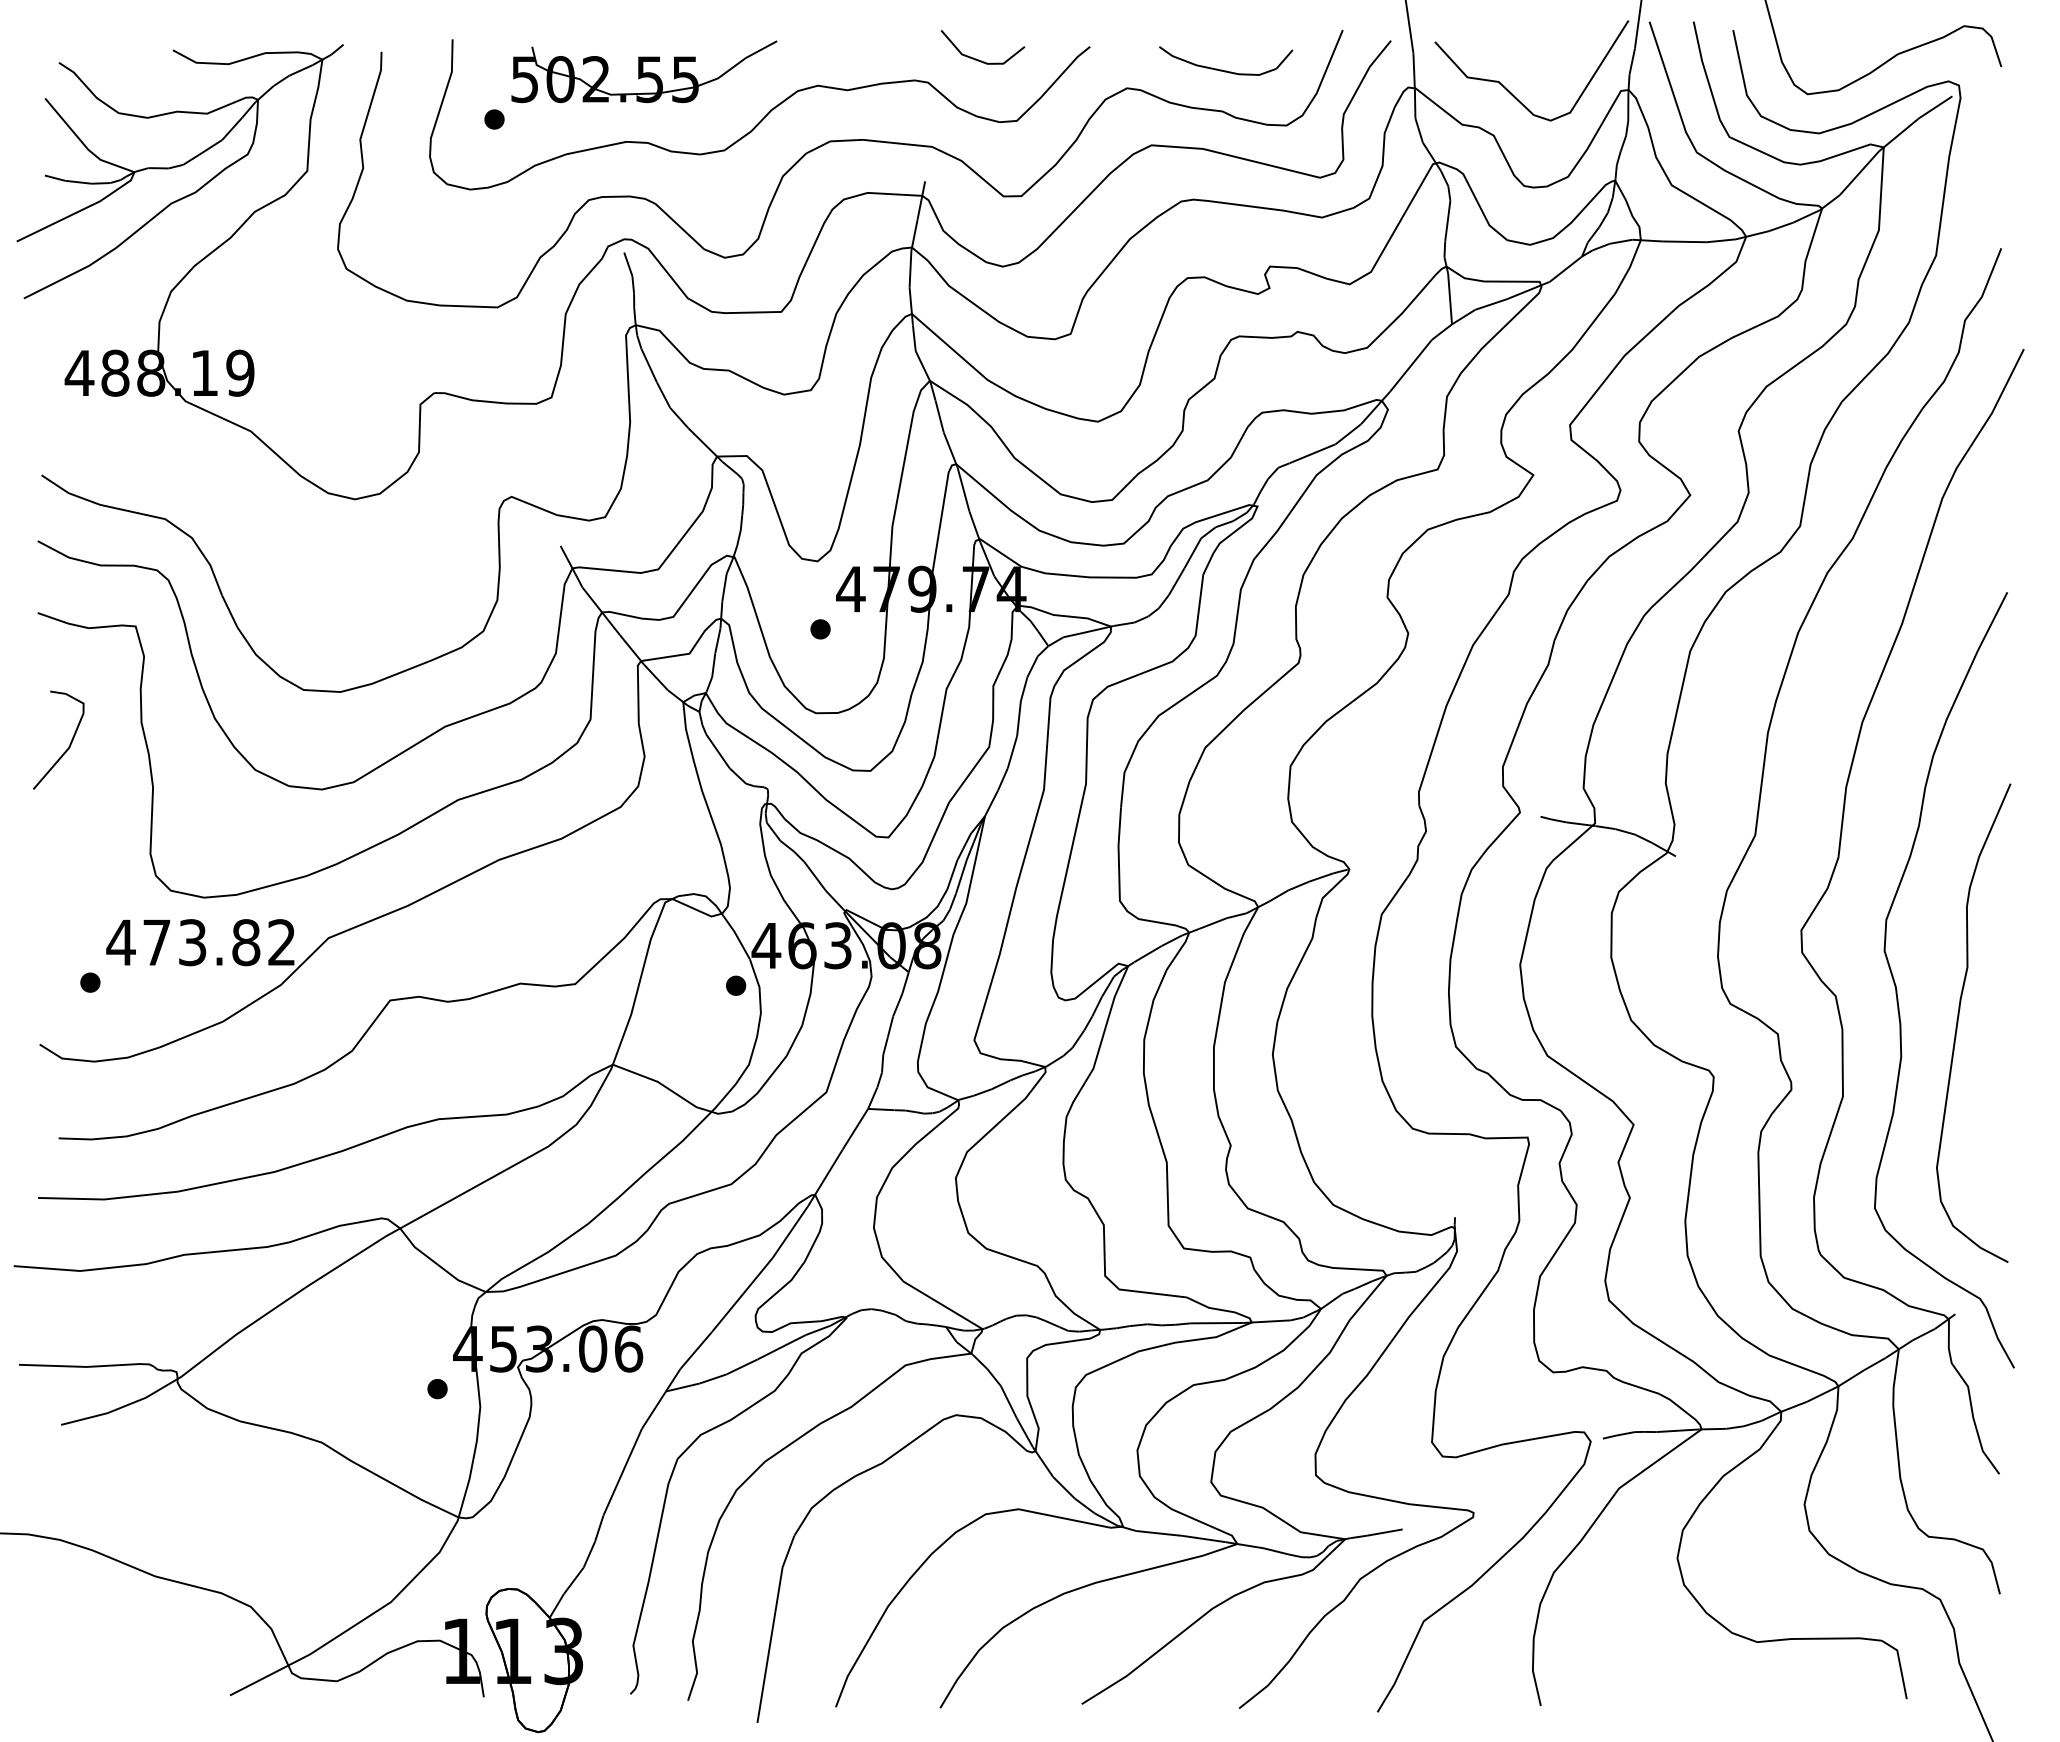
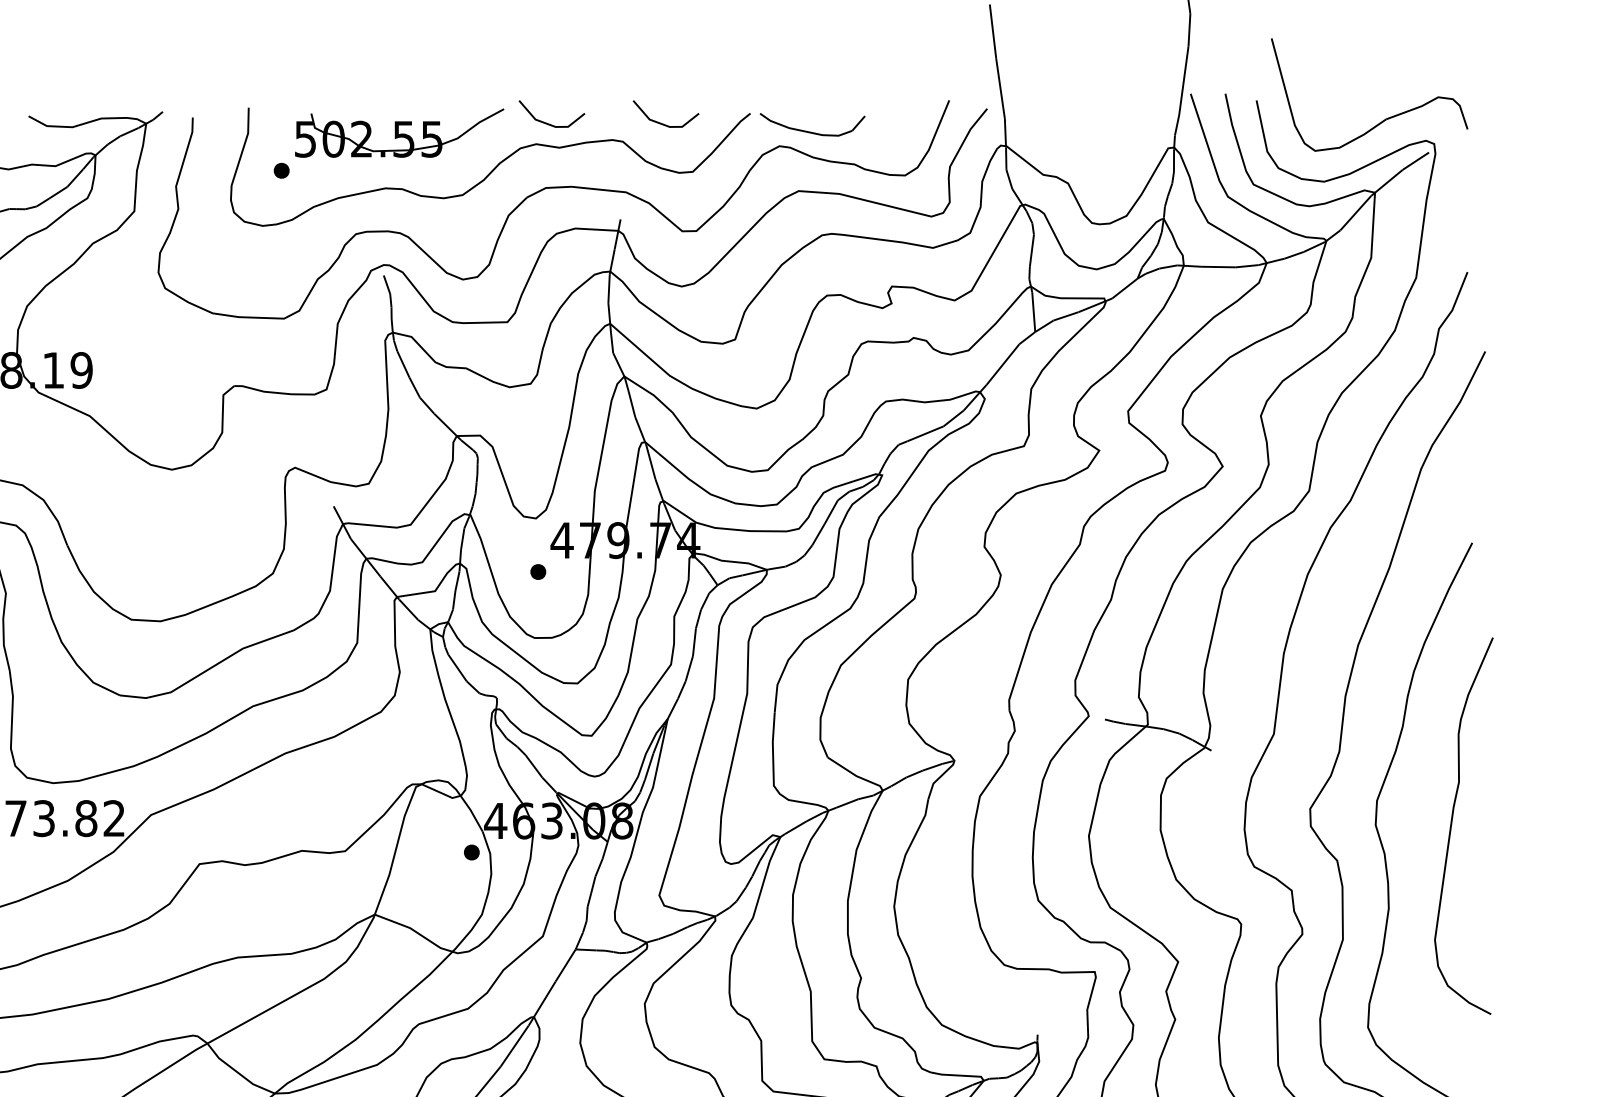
line: (834, 59) -> (549, 123), added
part: (1222, 69) -> (809, 131), moved
curve: (1510, 91) -> (1081, 148), removed
curve: (1958, 1022) -> (1451, 825), moved

